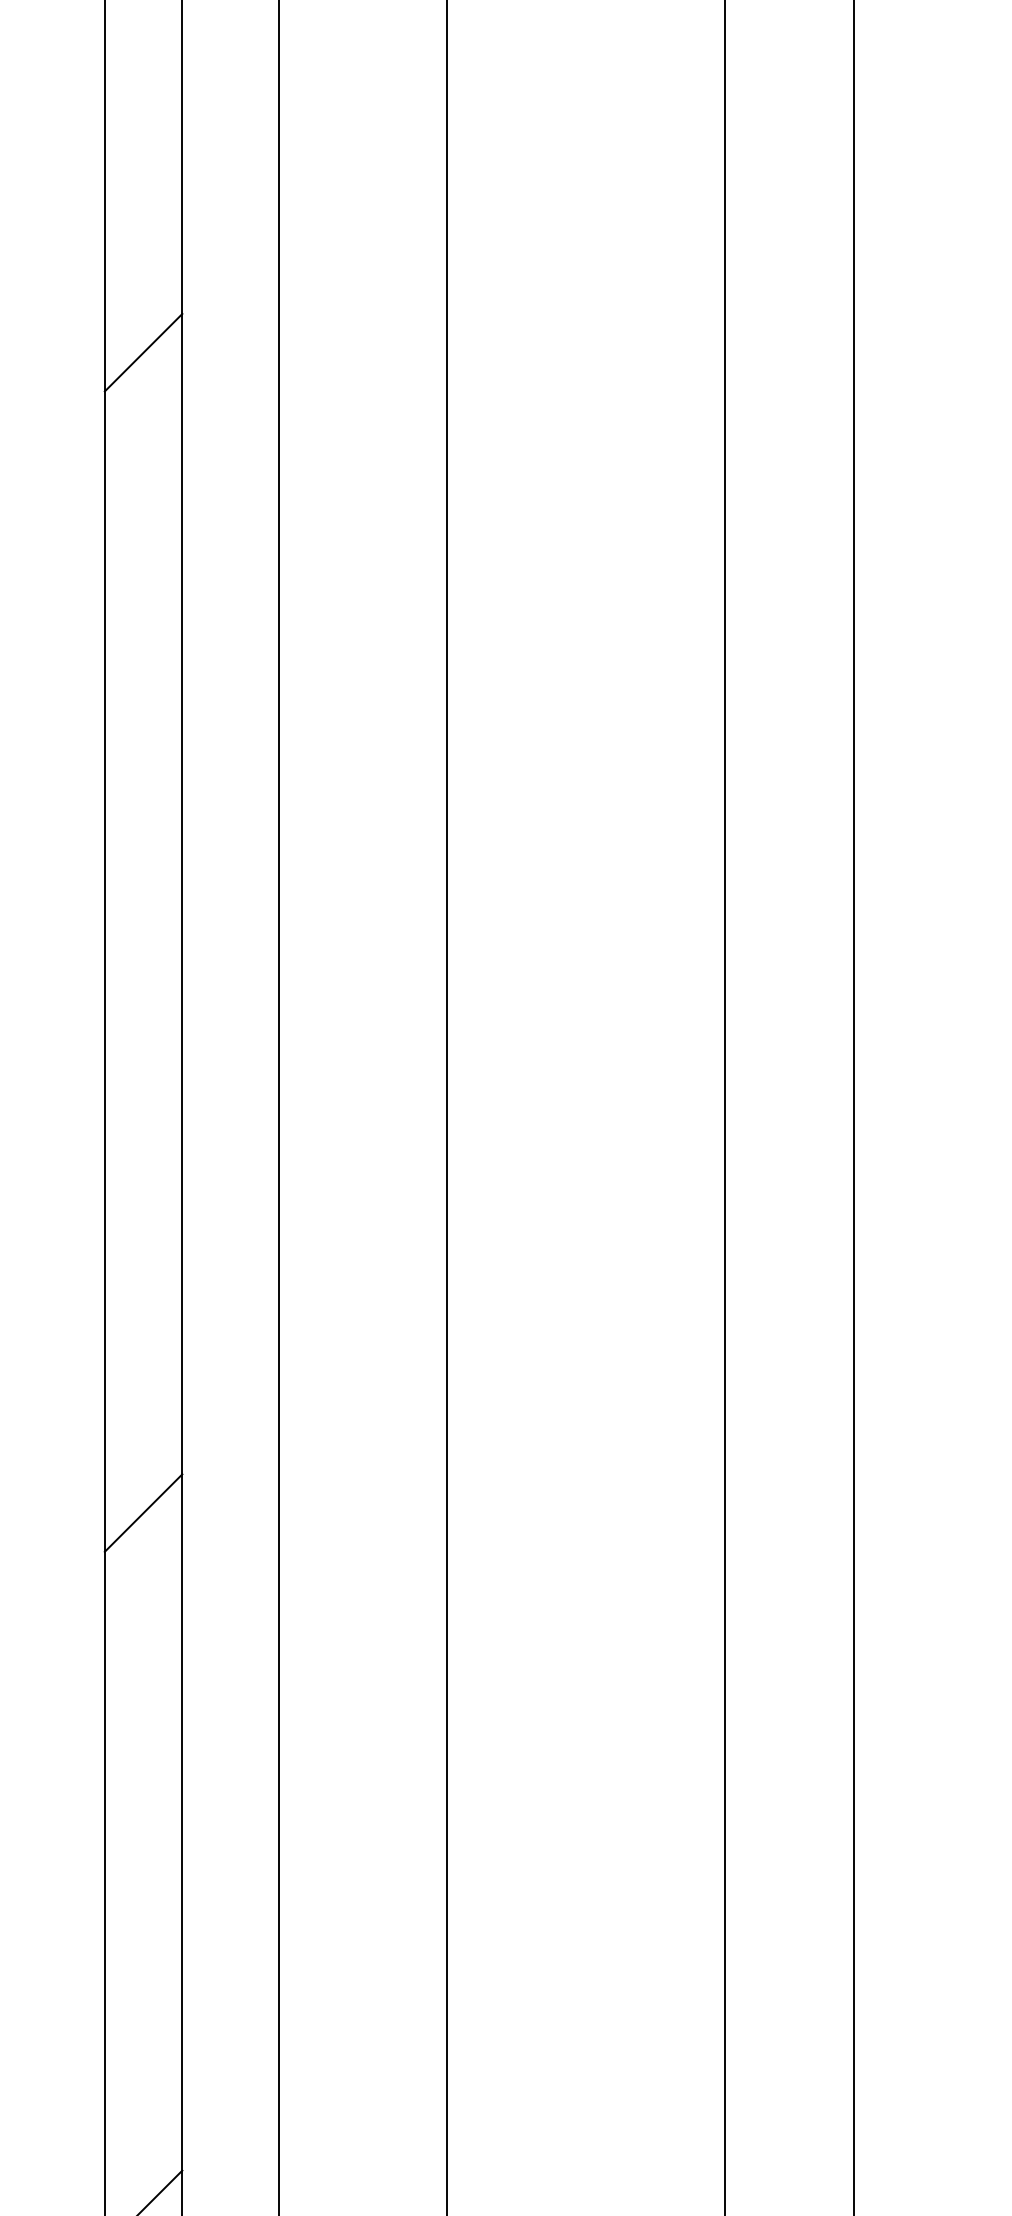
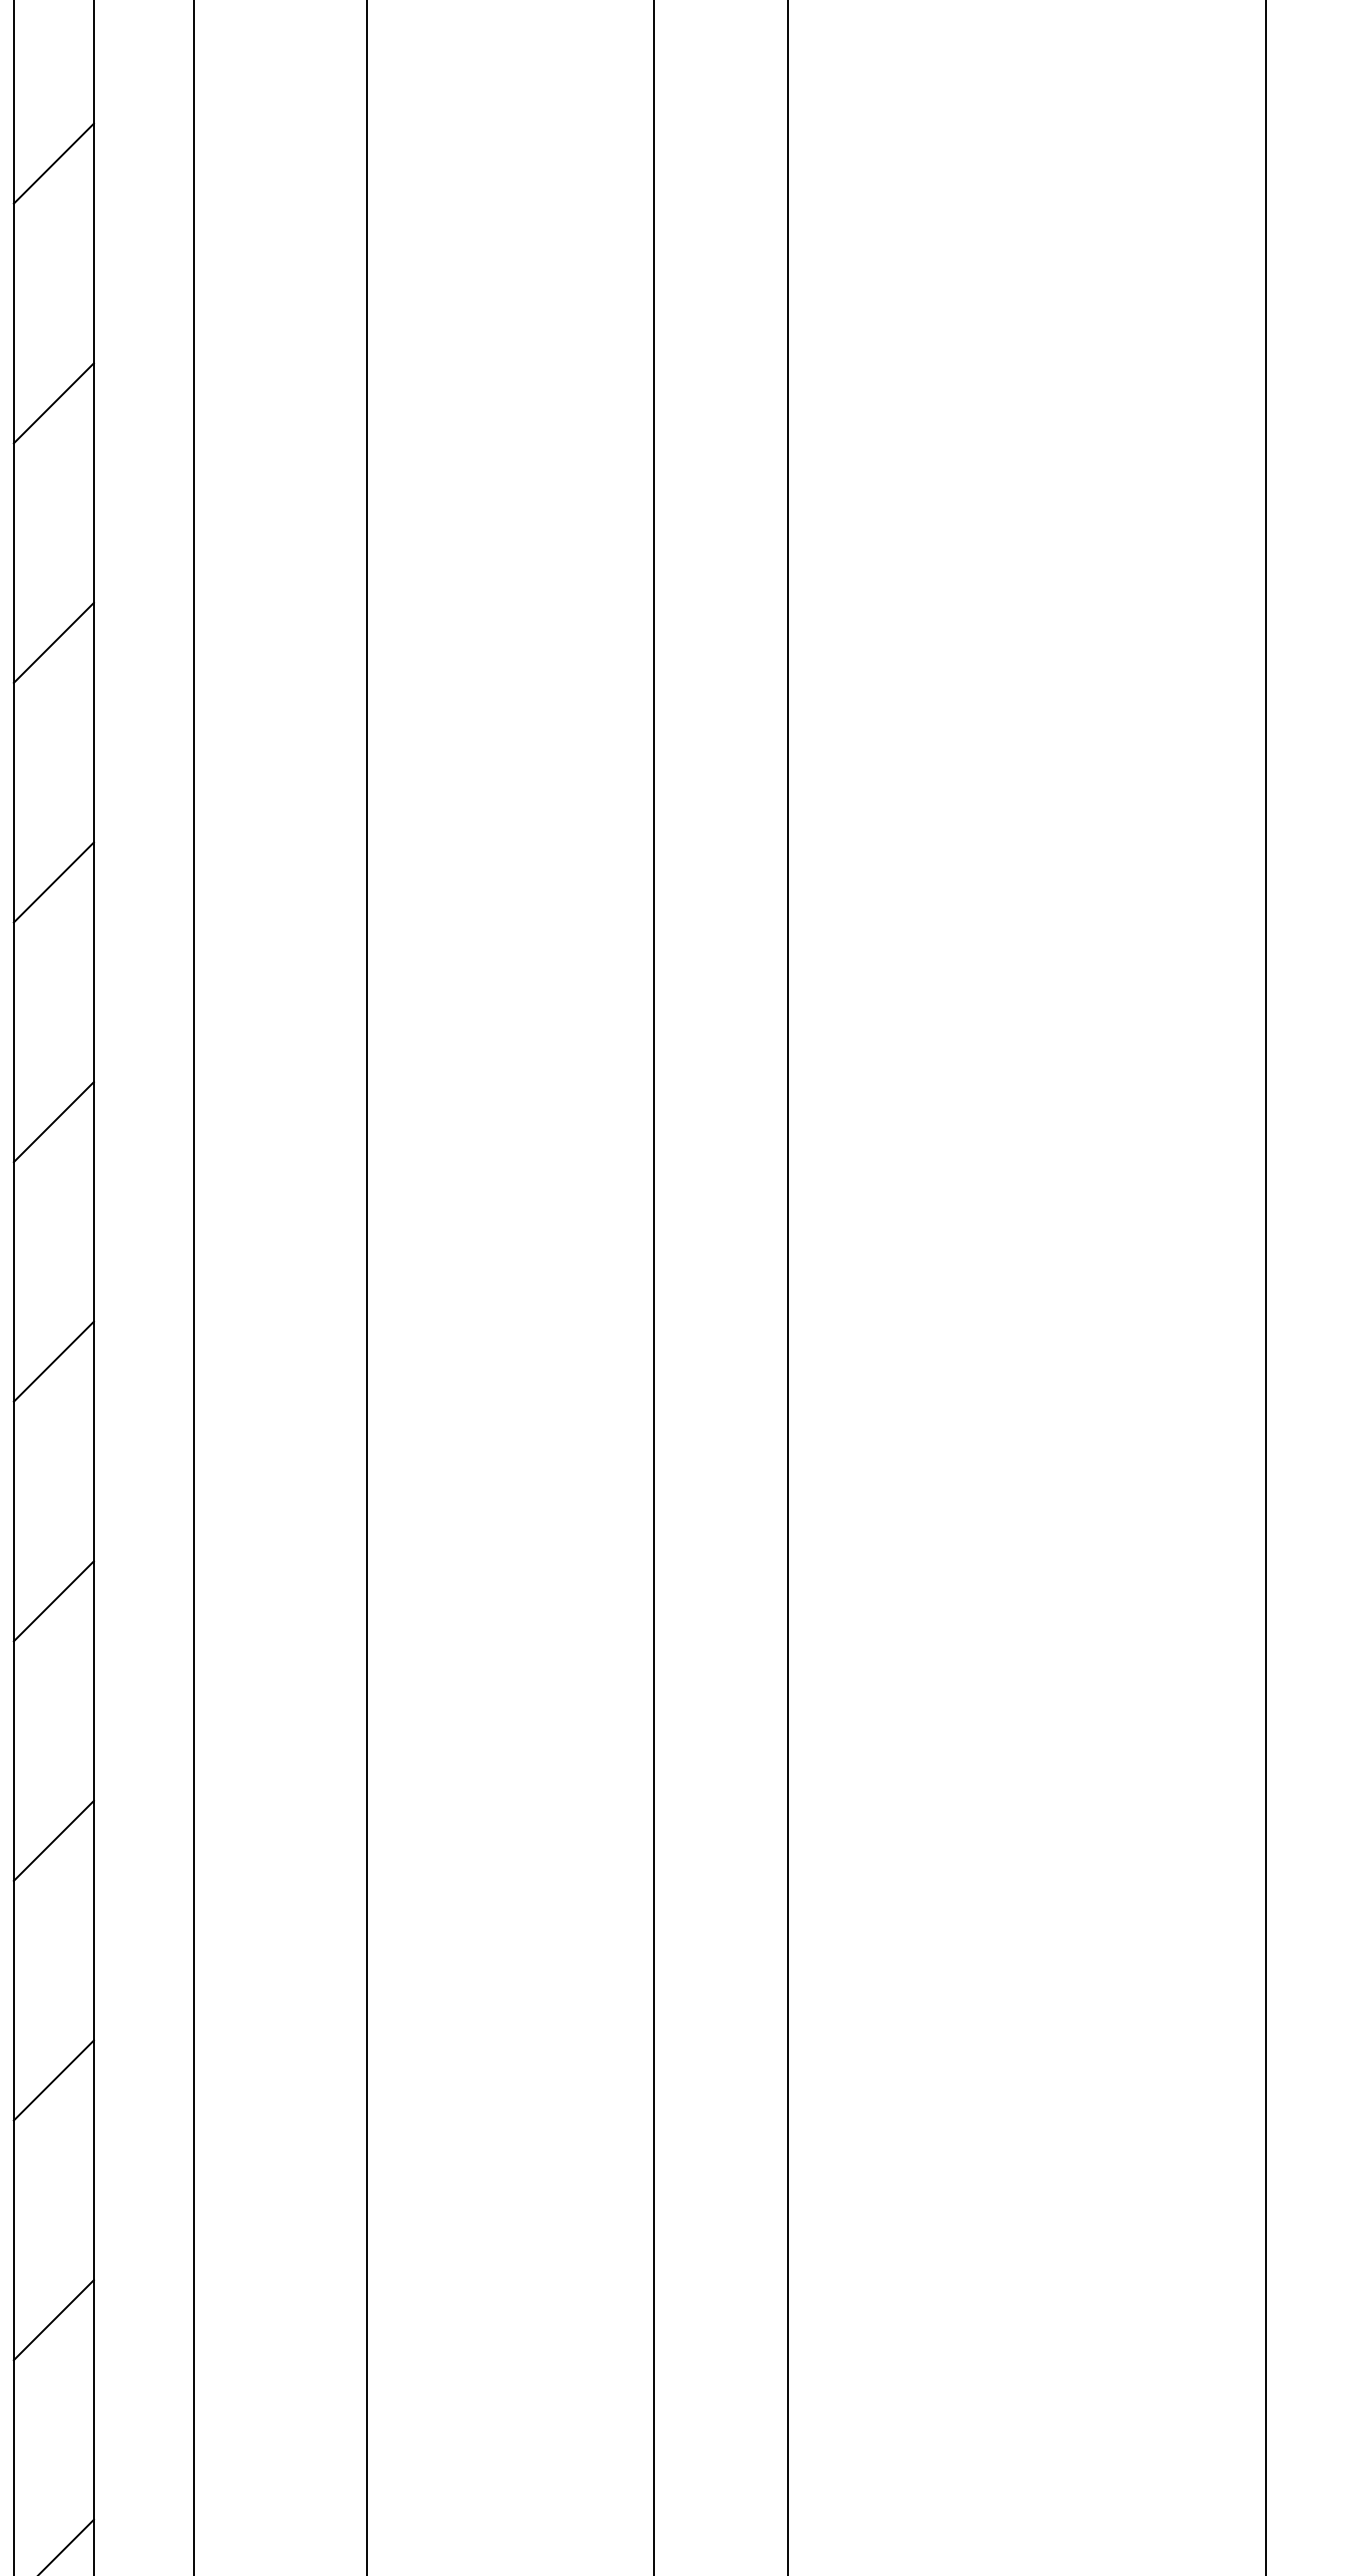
line: (143, 120) -> (53, 403), added
line: (143, 584) -> (53, 882), added
line: (143, 817) -> (53, 1122), added
line: (143, 1048) -> (53, 1361), added
line: (143, 1281) -> (53, 1601), added
line: (143, 1745) -> (53, 2080), added
line: (143, 1977) -> (53, 2320), added

